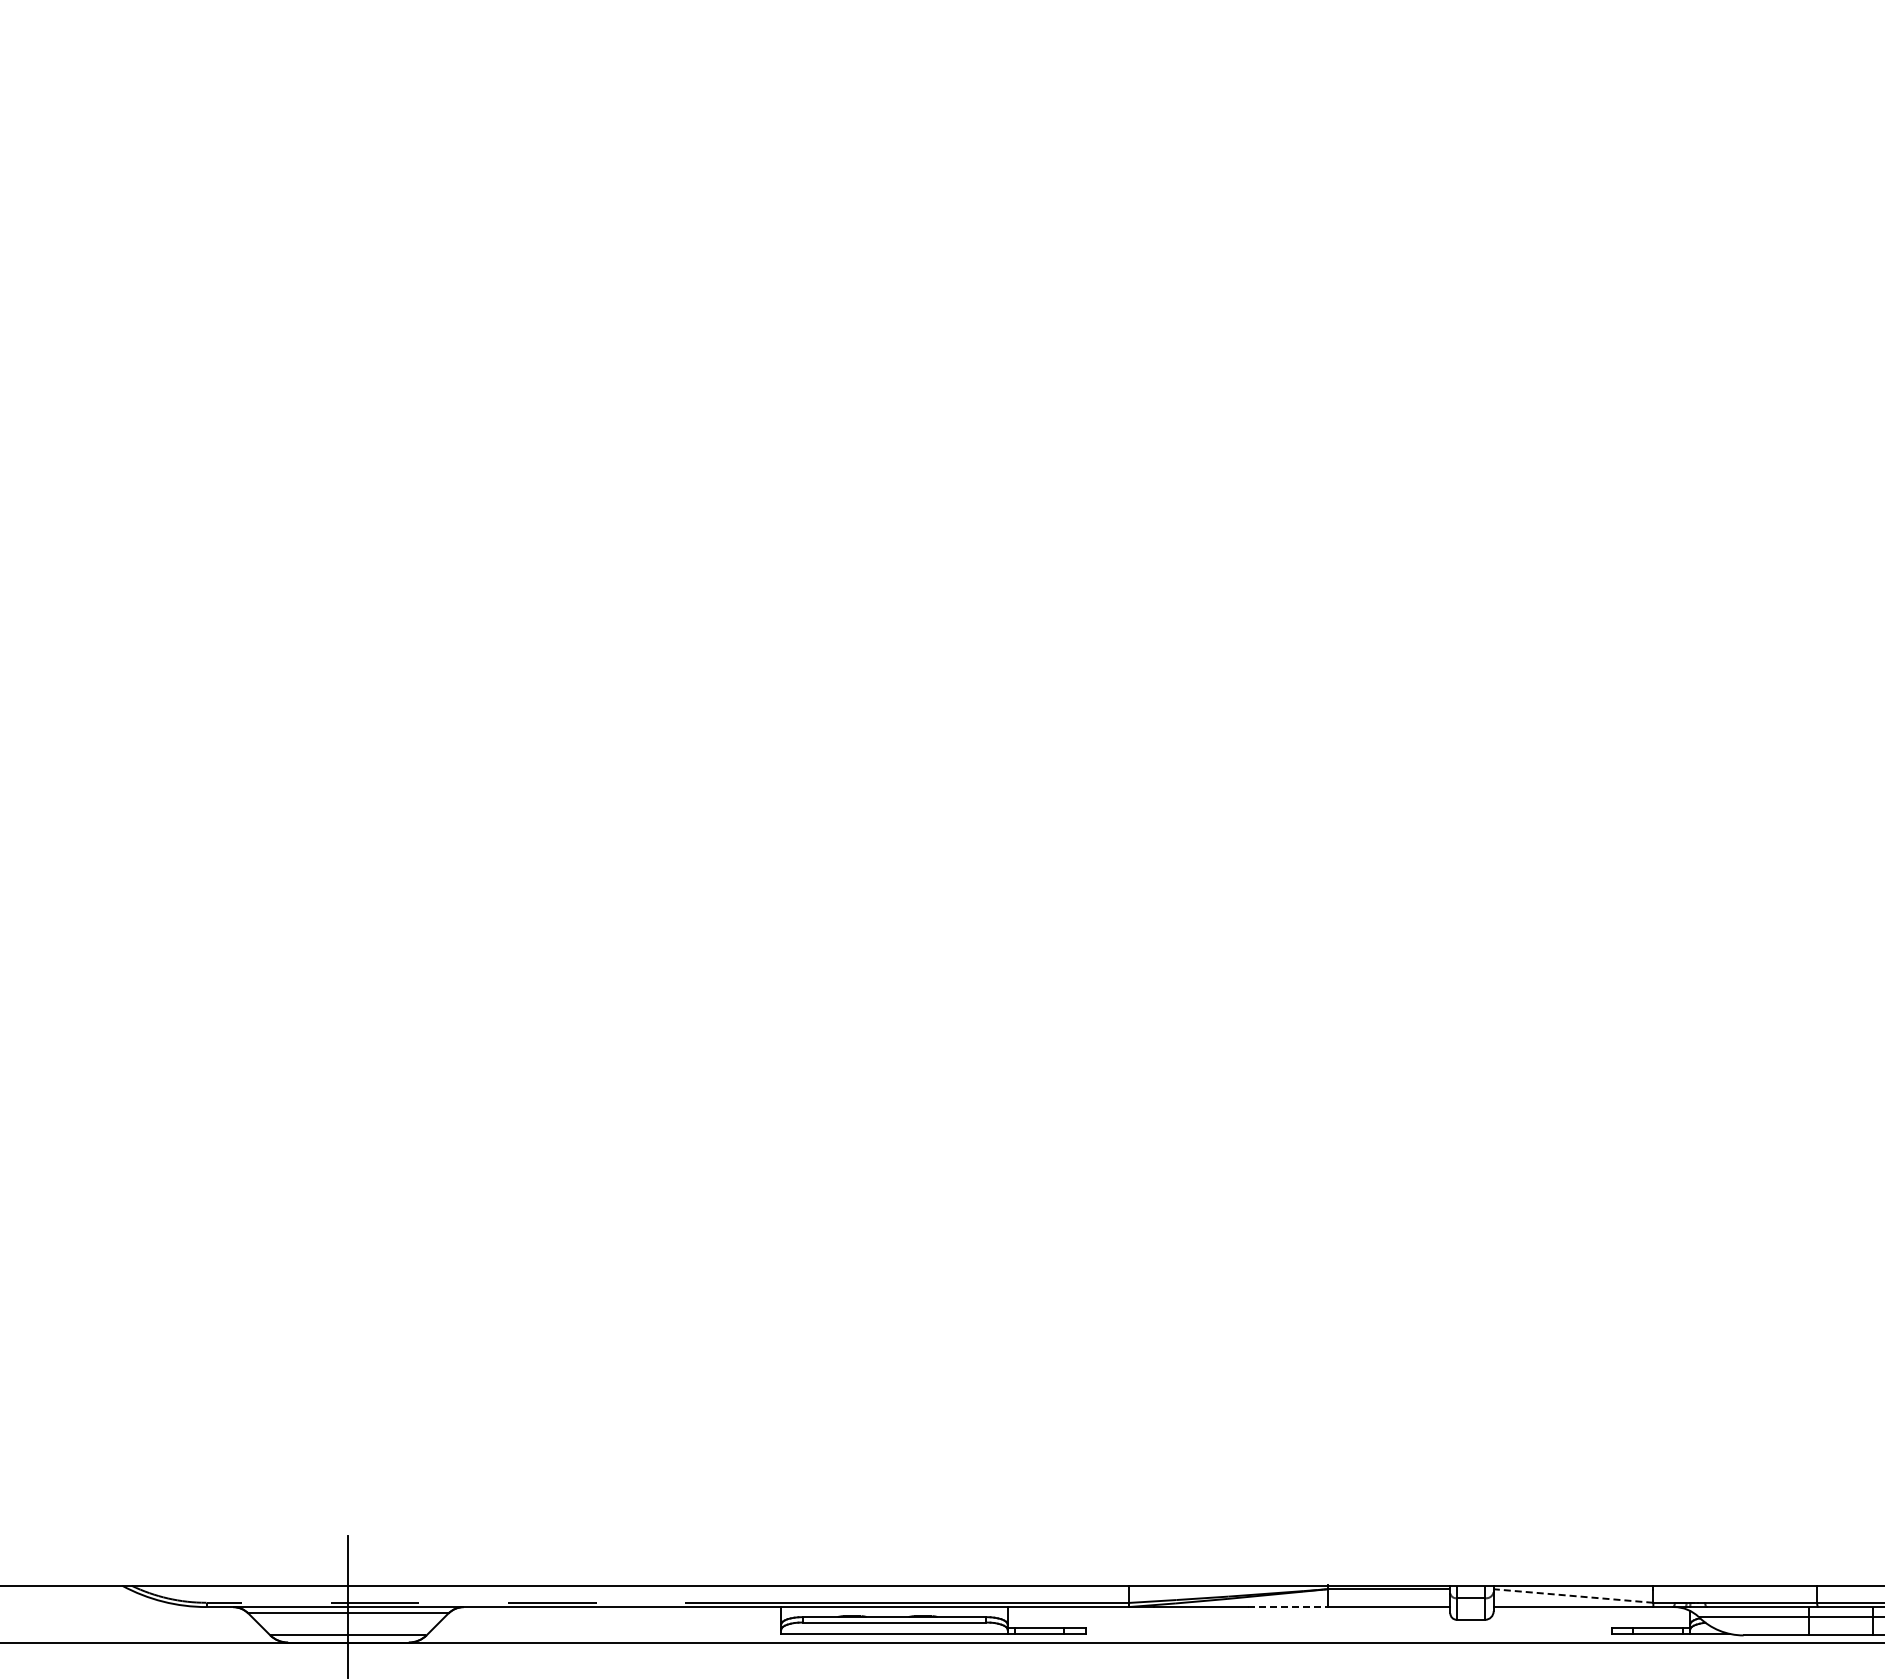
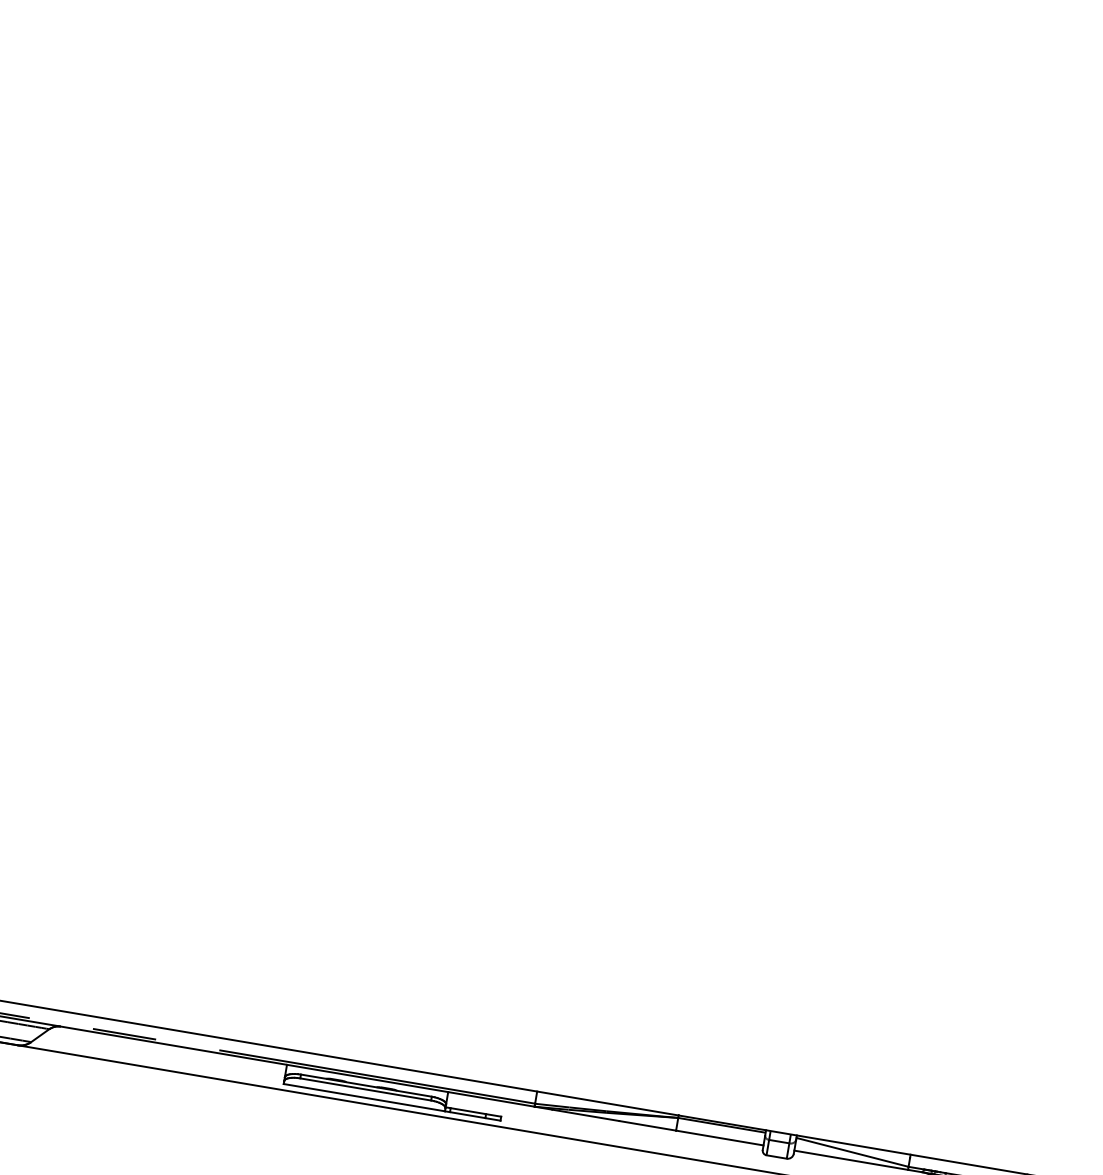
line: (1572, 1595) -> (851, 1151), dashed -> solid
line: (1287, 1607) -> (647, 1126), dashed -> solid

